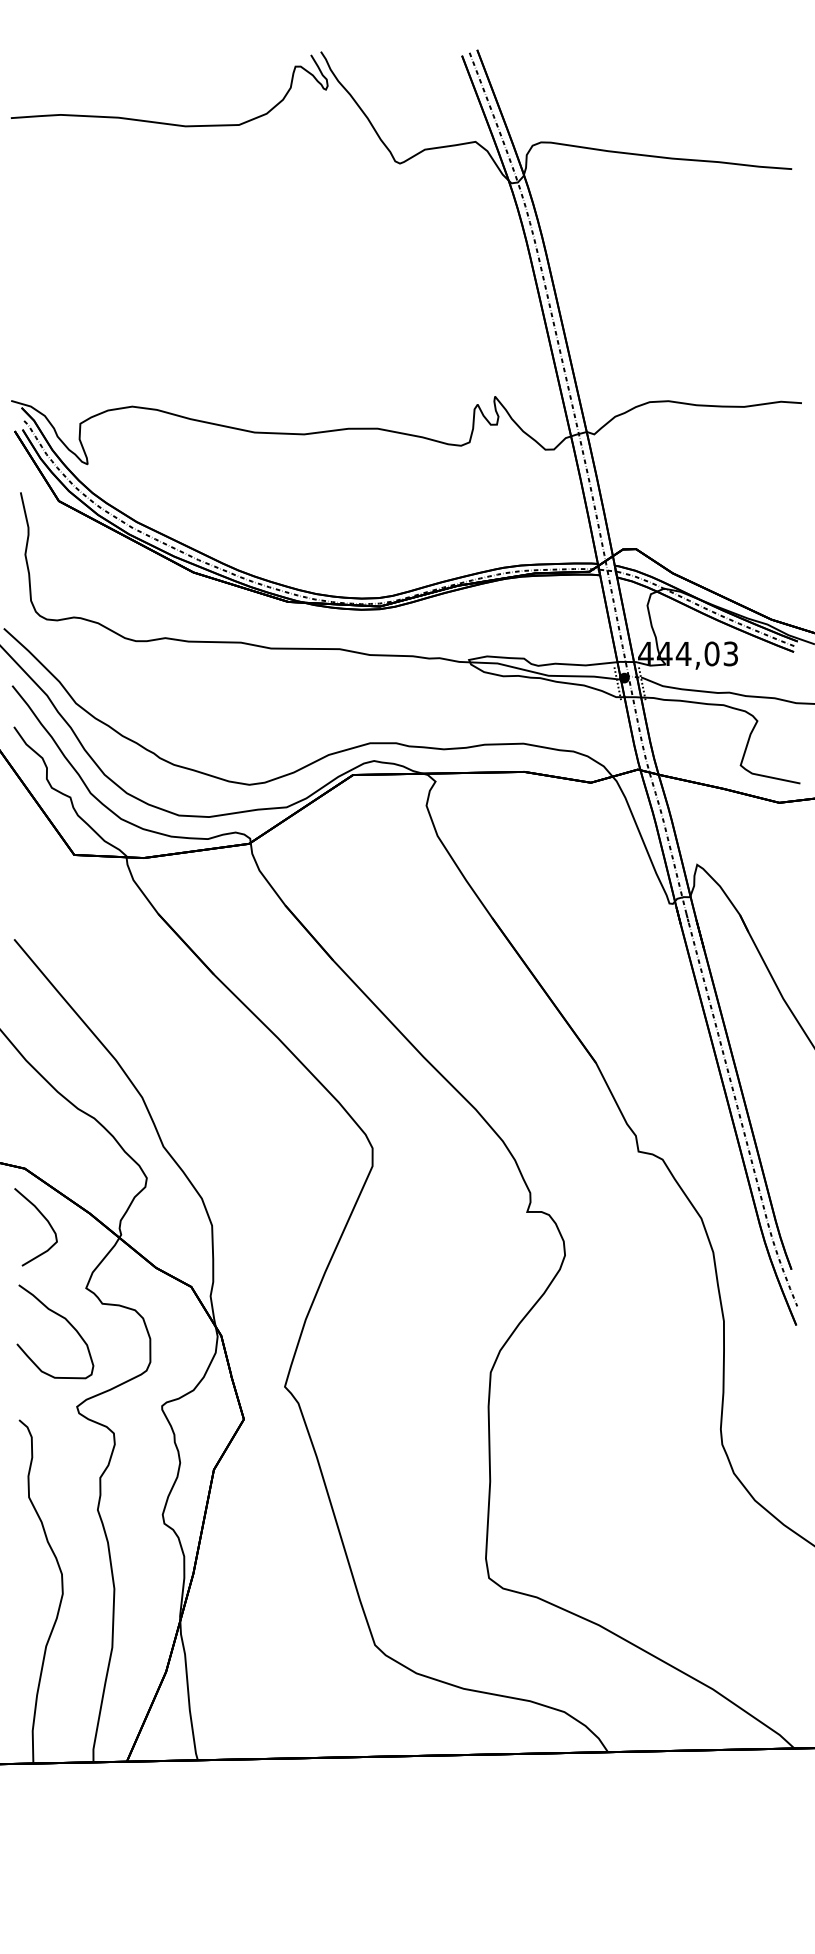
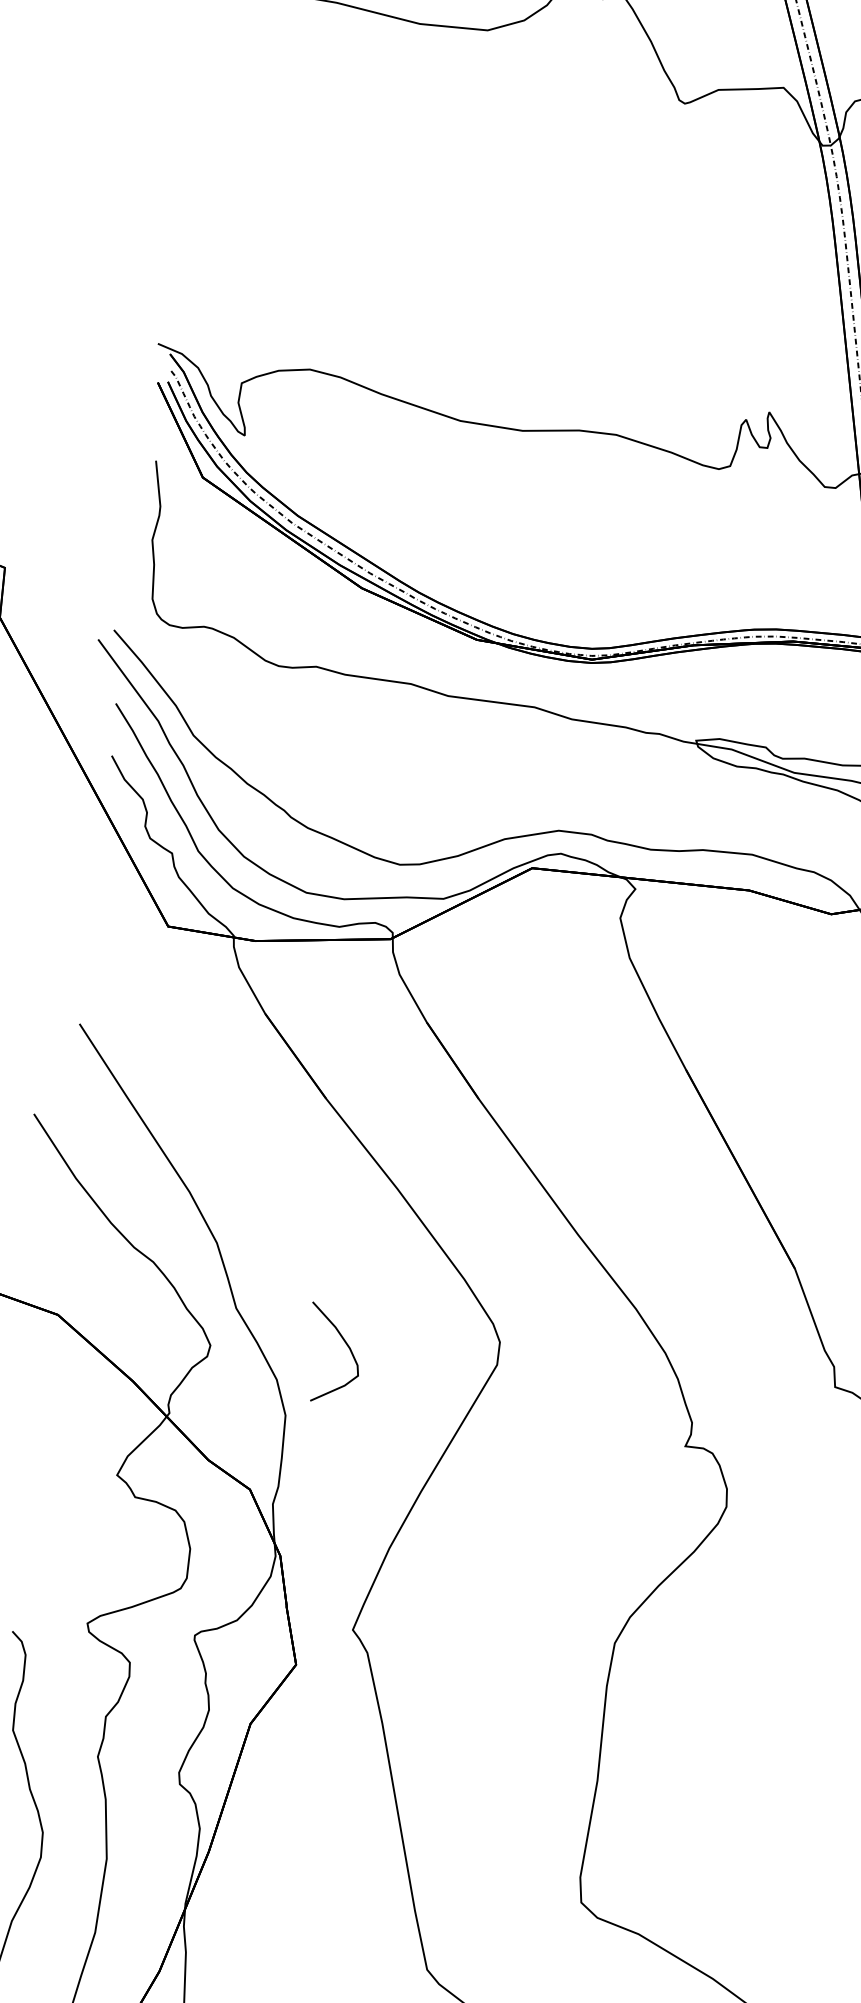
curve: (46, 1221) -> (347, 1348), moved
curve: (65, 1320) -> (86, 1512), removed

